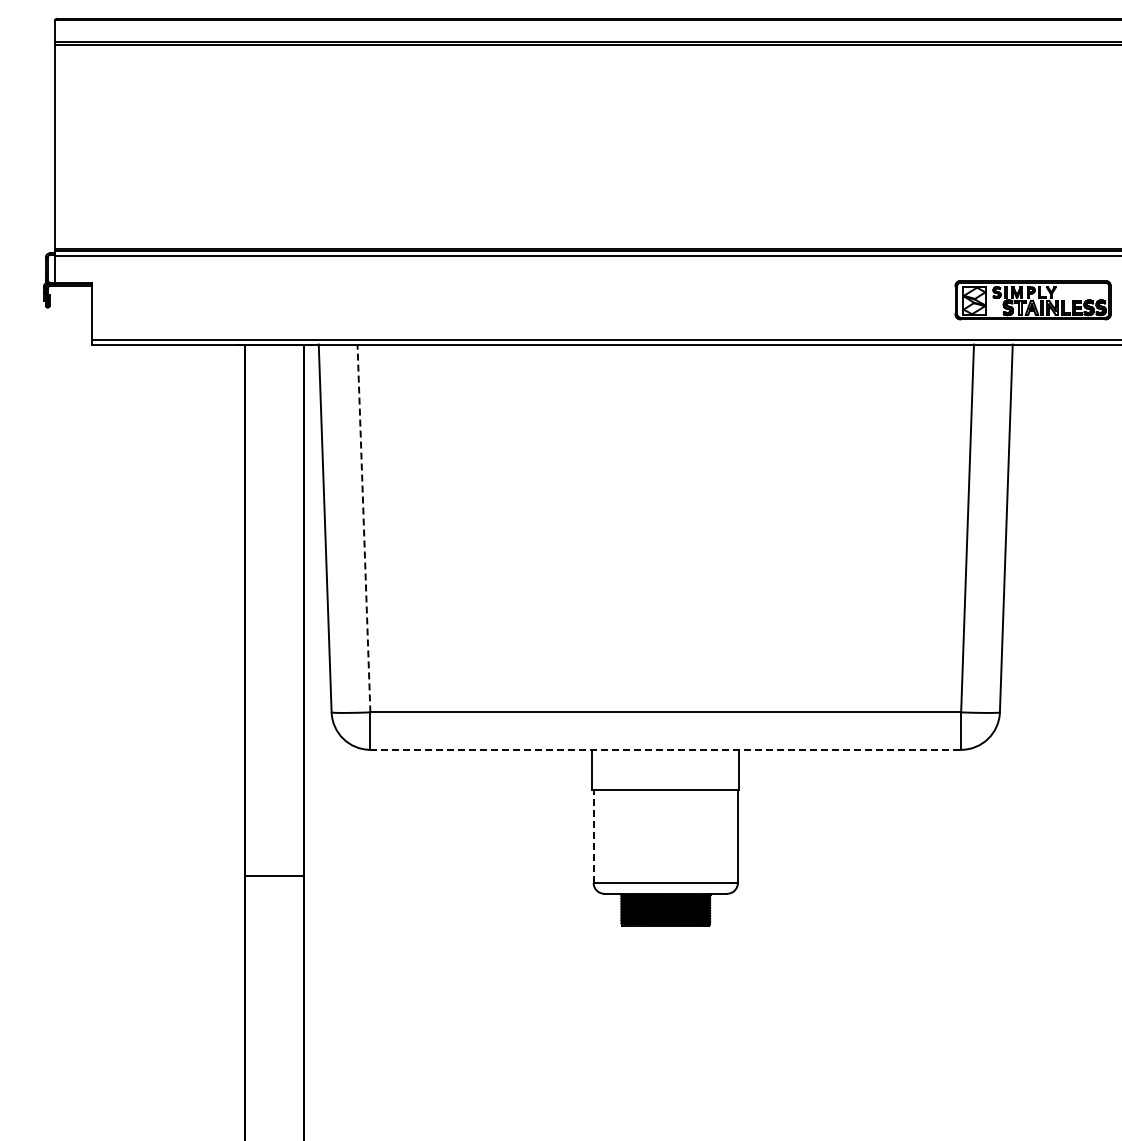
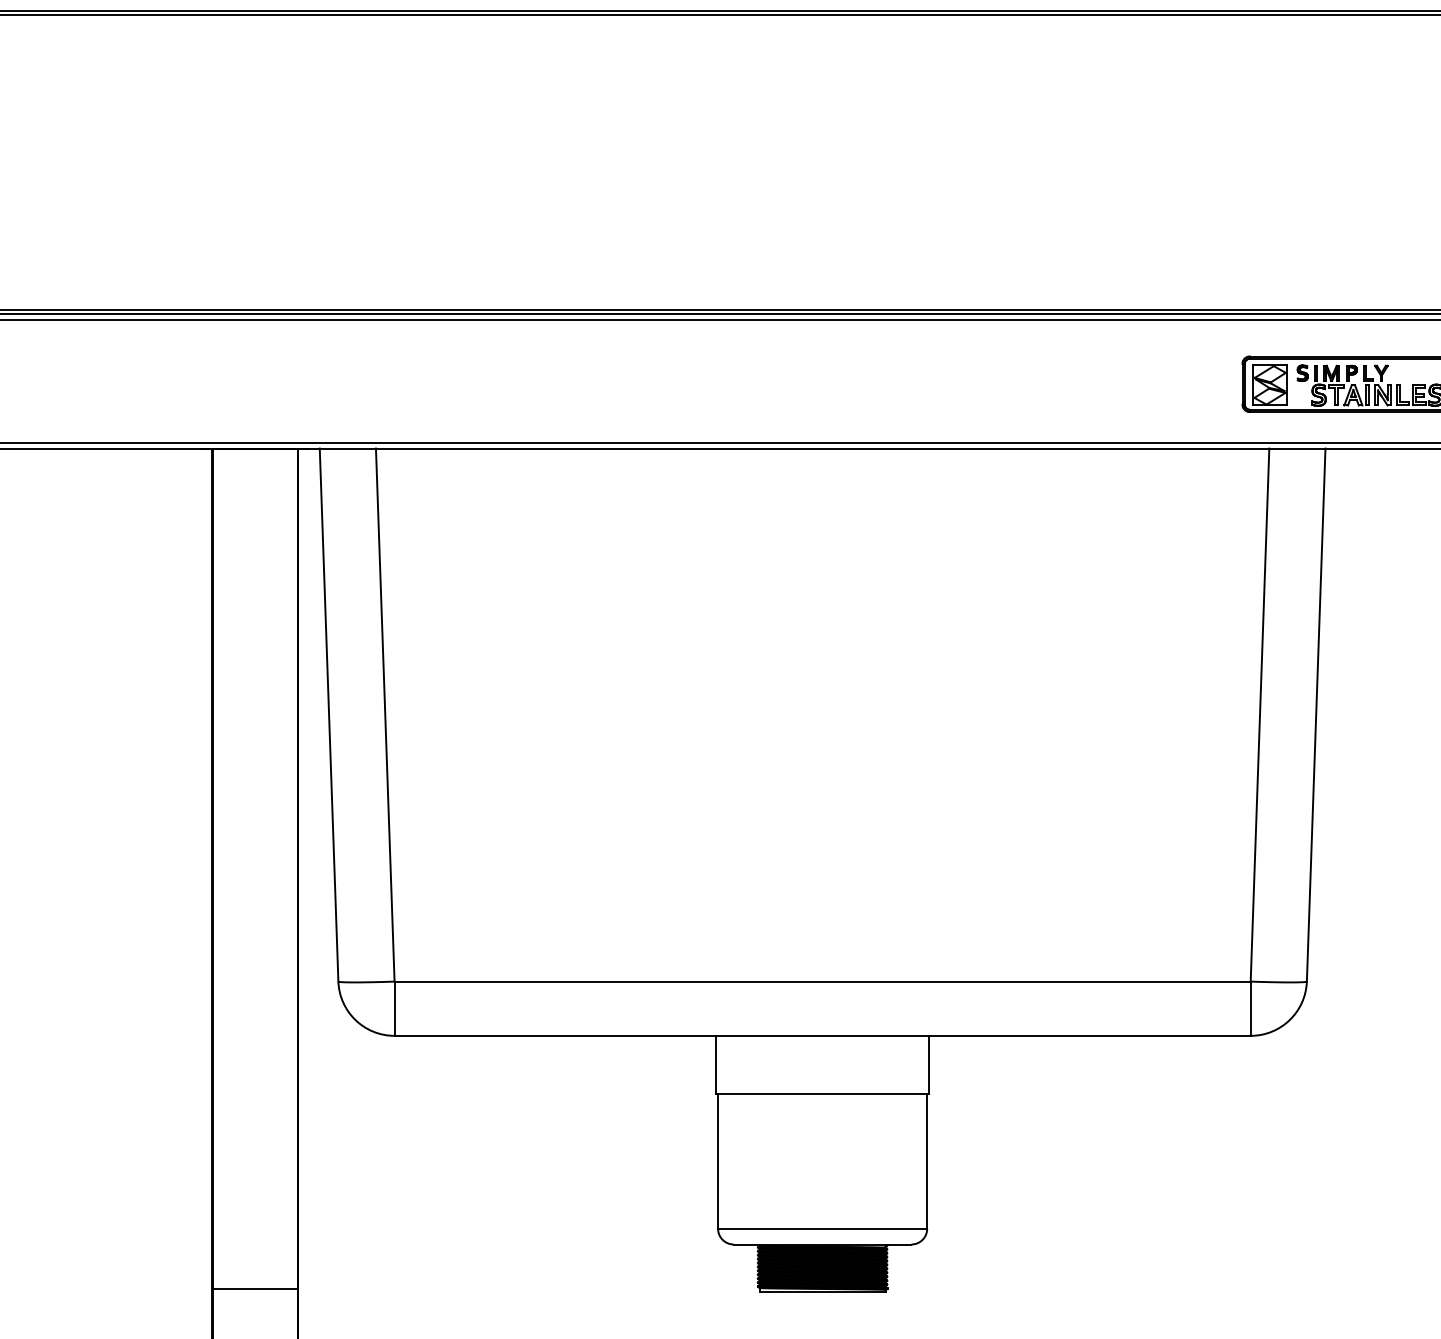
line: (363, 527) -> (384, 713), dashed -> solid
line: (666, 749) -> (823, 1035), dashed -> solid
line: (593, 836) -> (717, 1161), dashed -> solid
line: (273, 876) -> (254, 1288), moved

